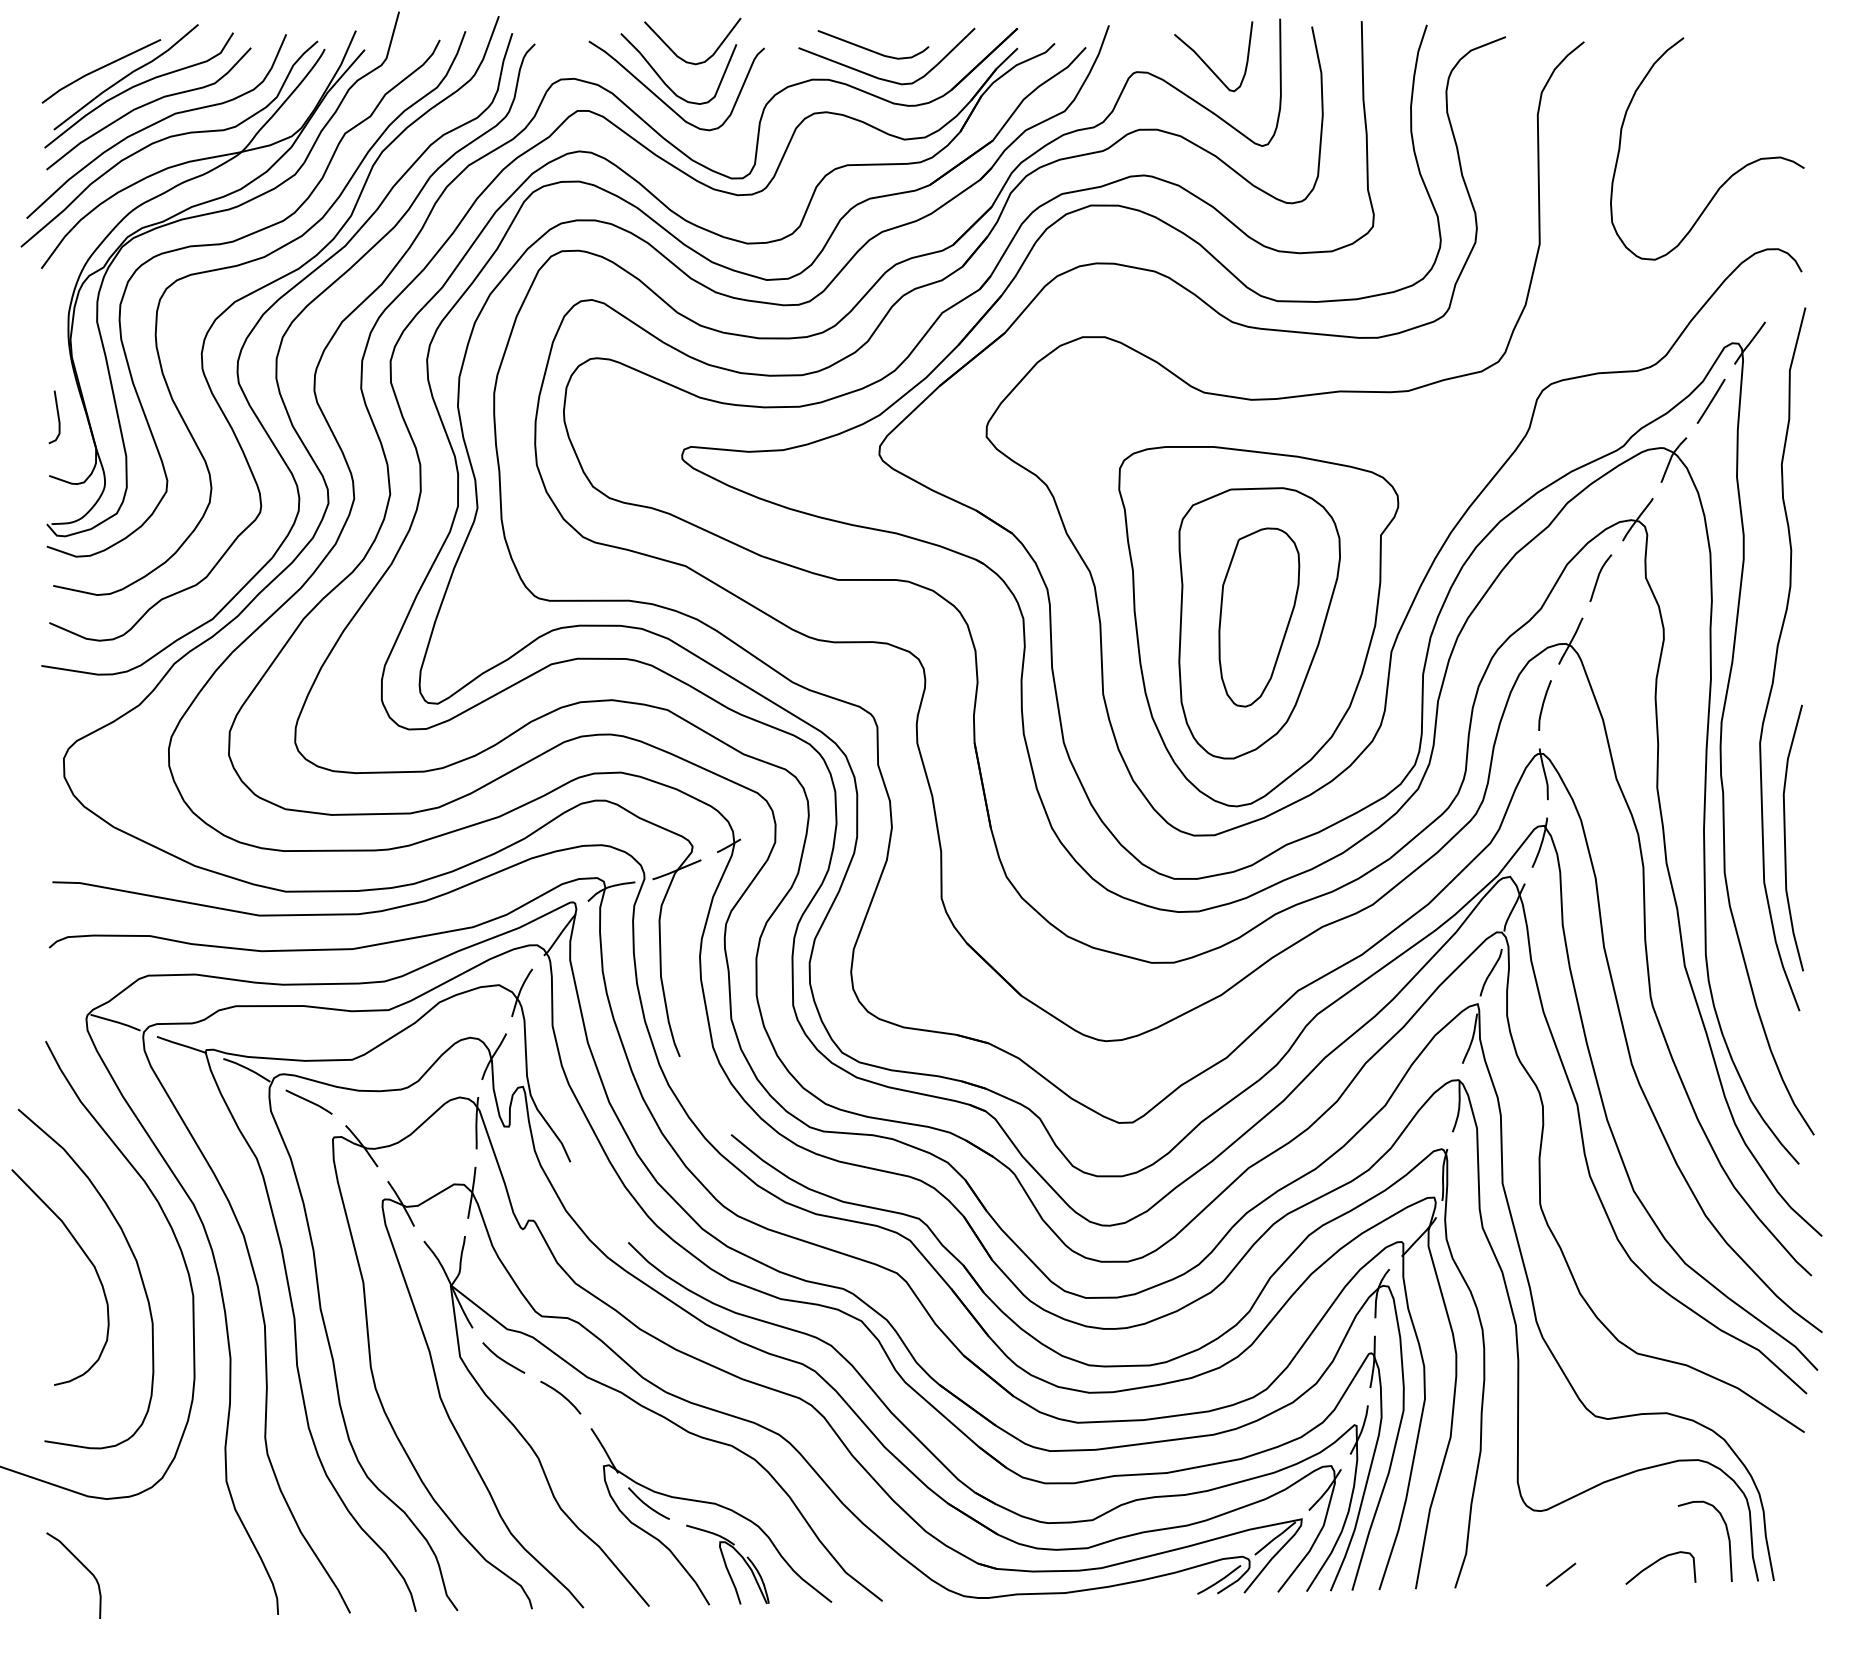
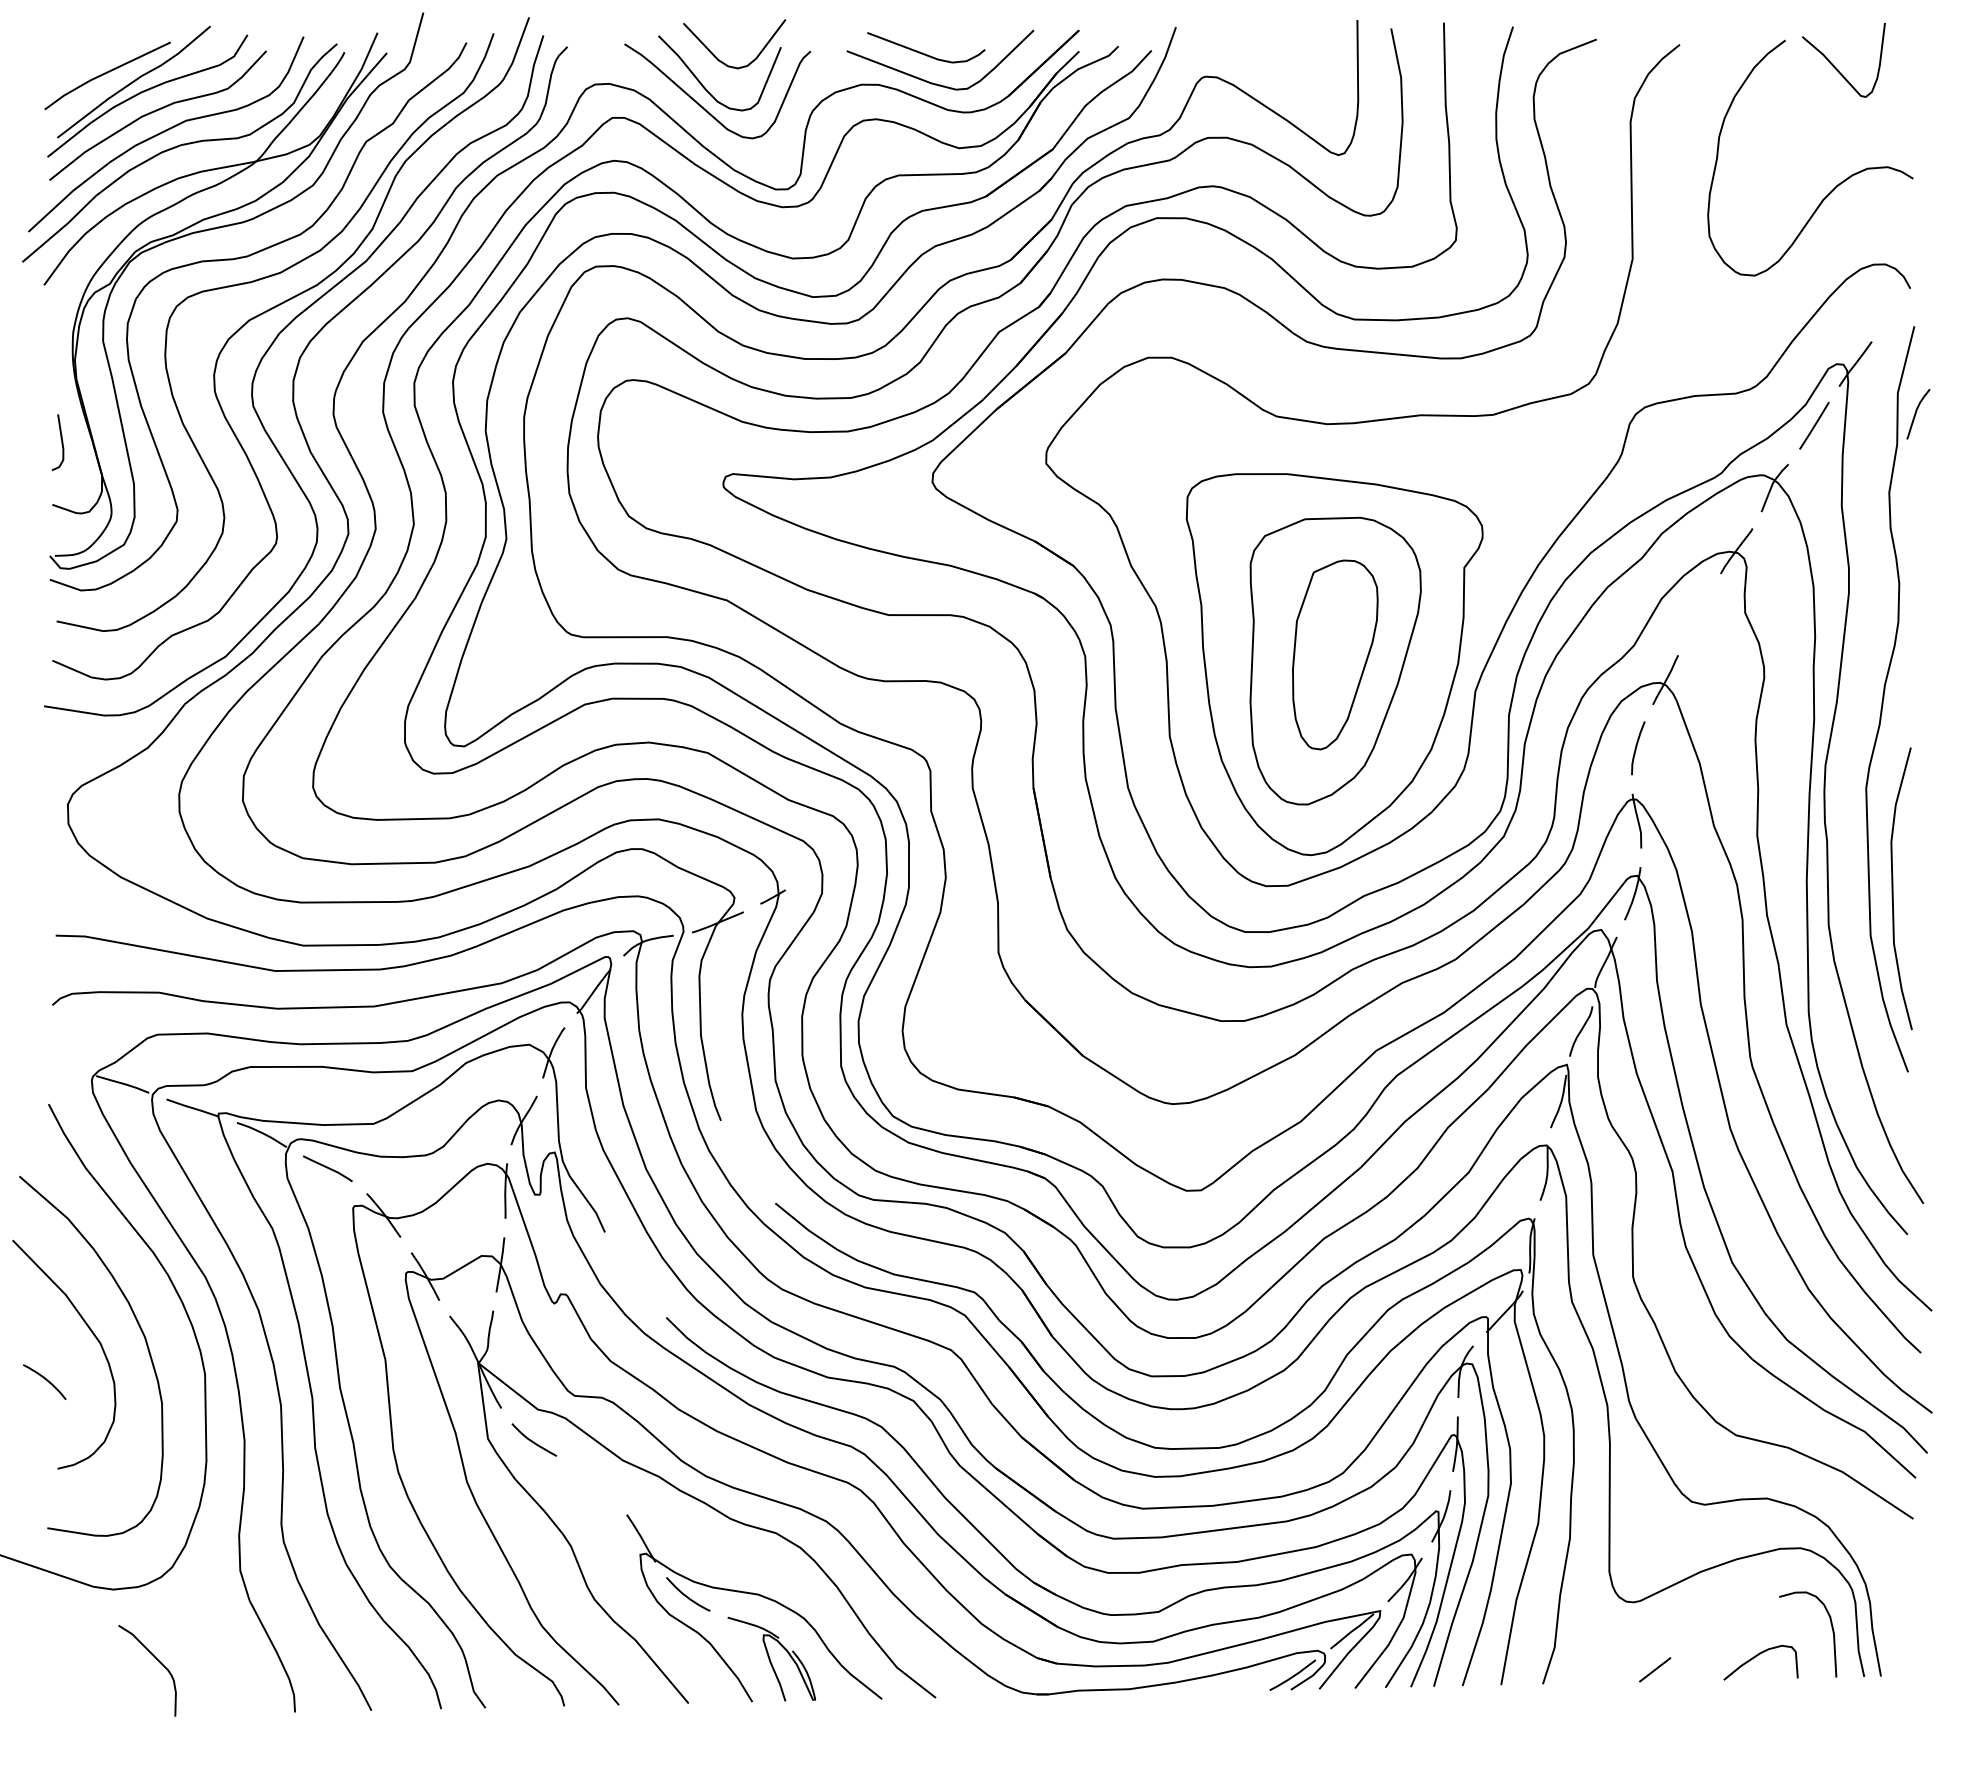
curve: (1205, 62) -> (1835, 66), moved
curve: (1599, 578) -> (1916, 414), moved
curve: (561, 1396) -> (45, 1380), moved
curve: (83, 1565) -> (157, 1660), moved

